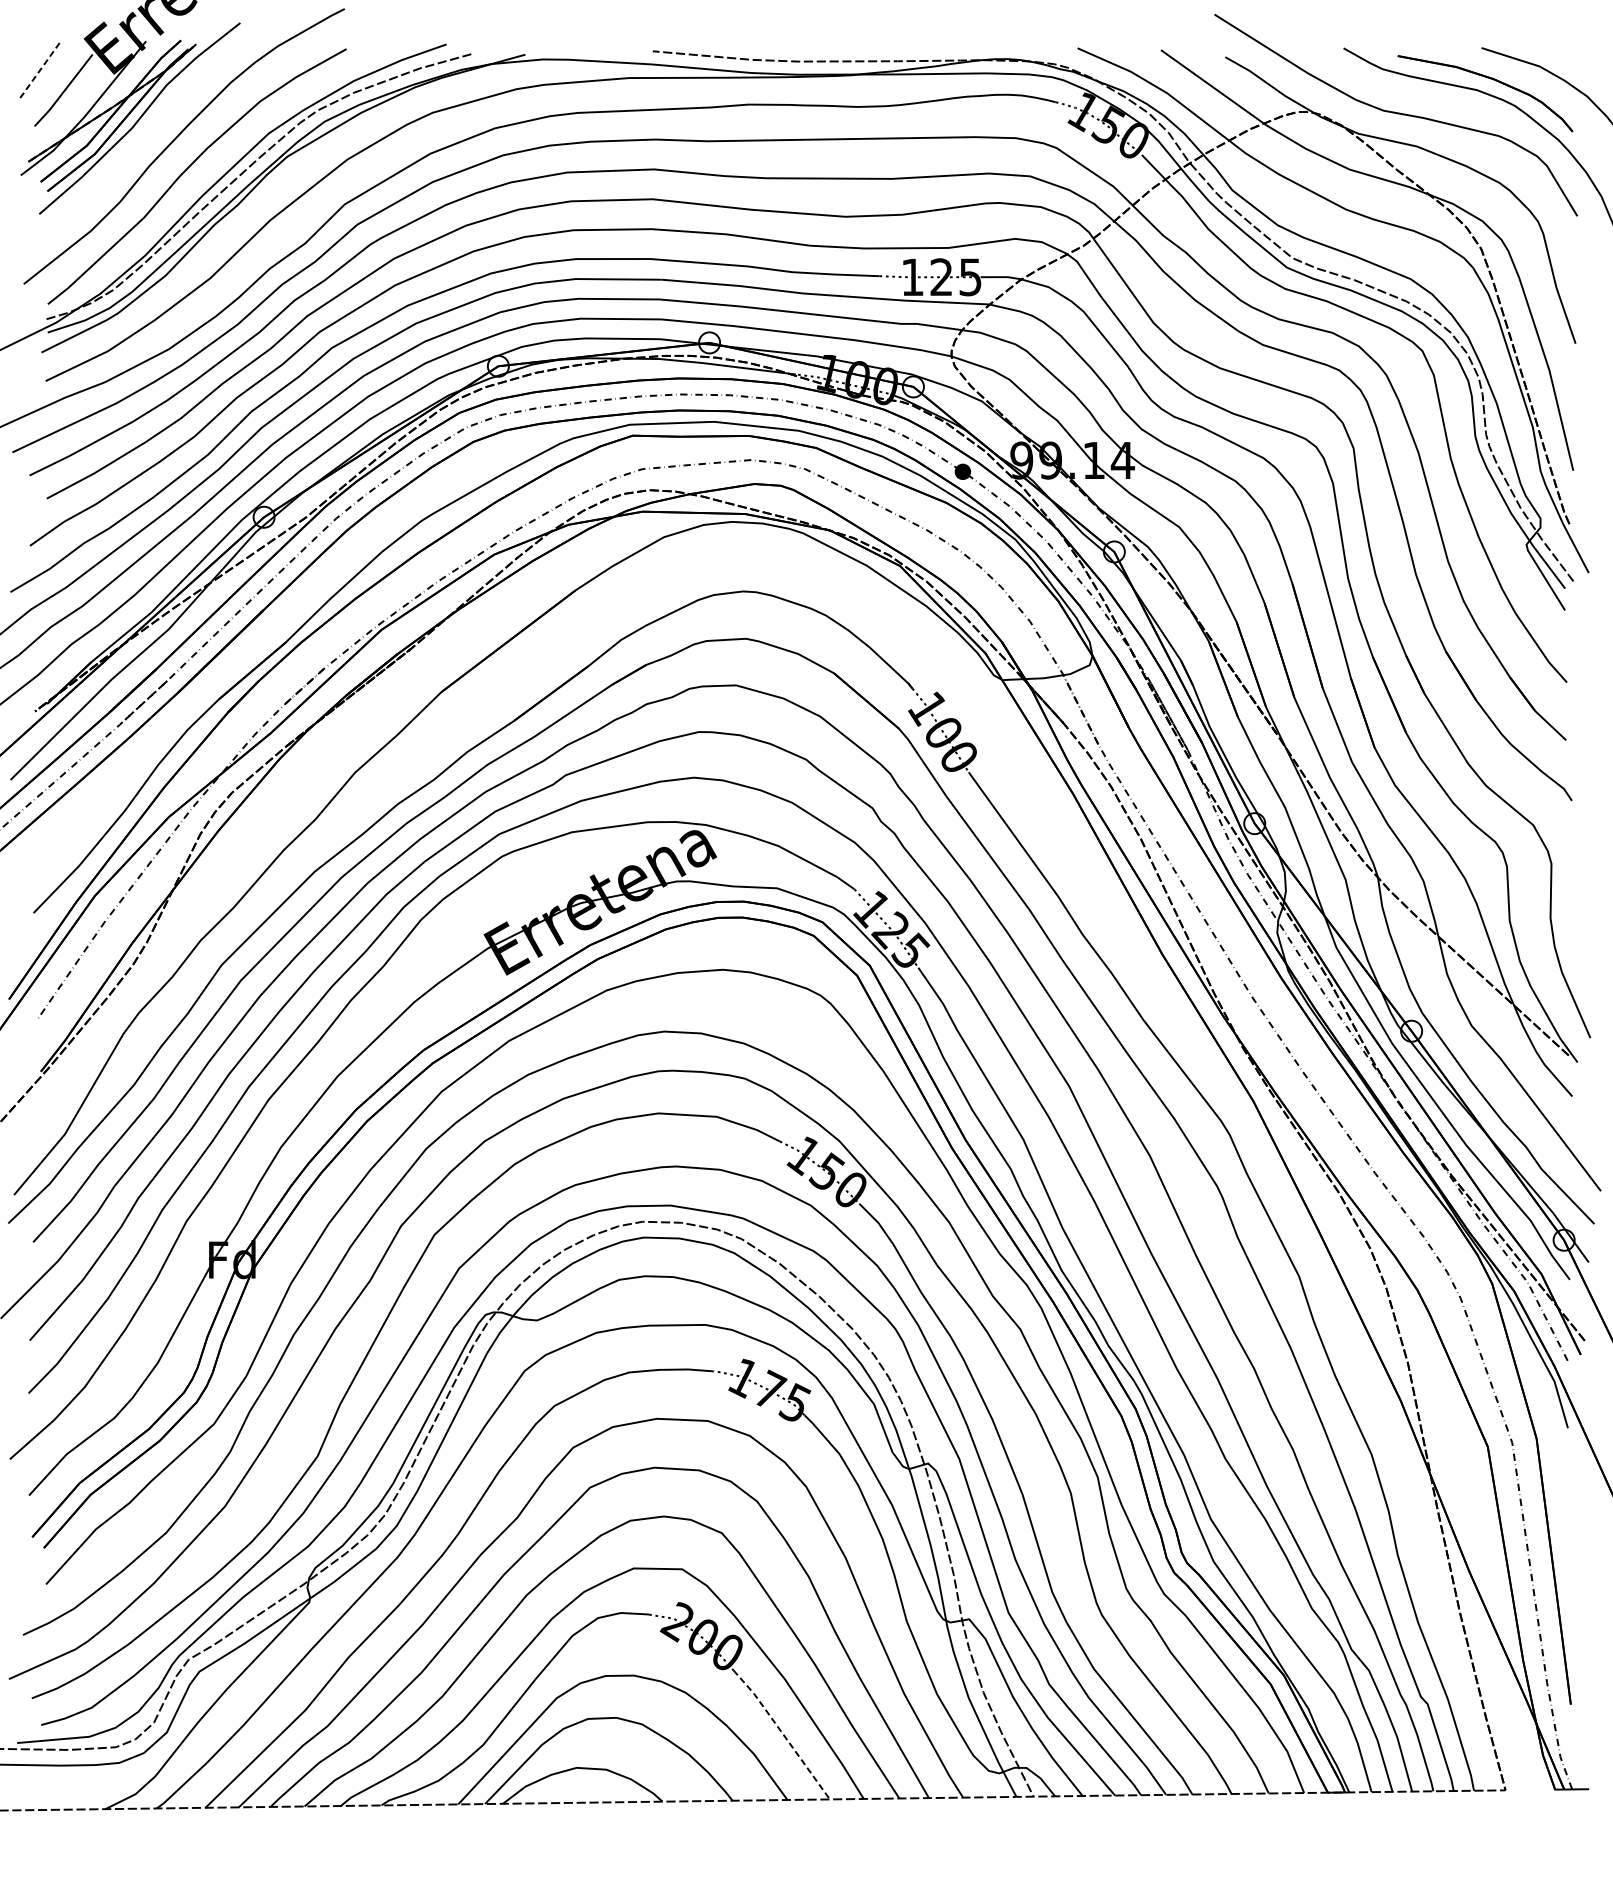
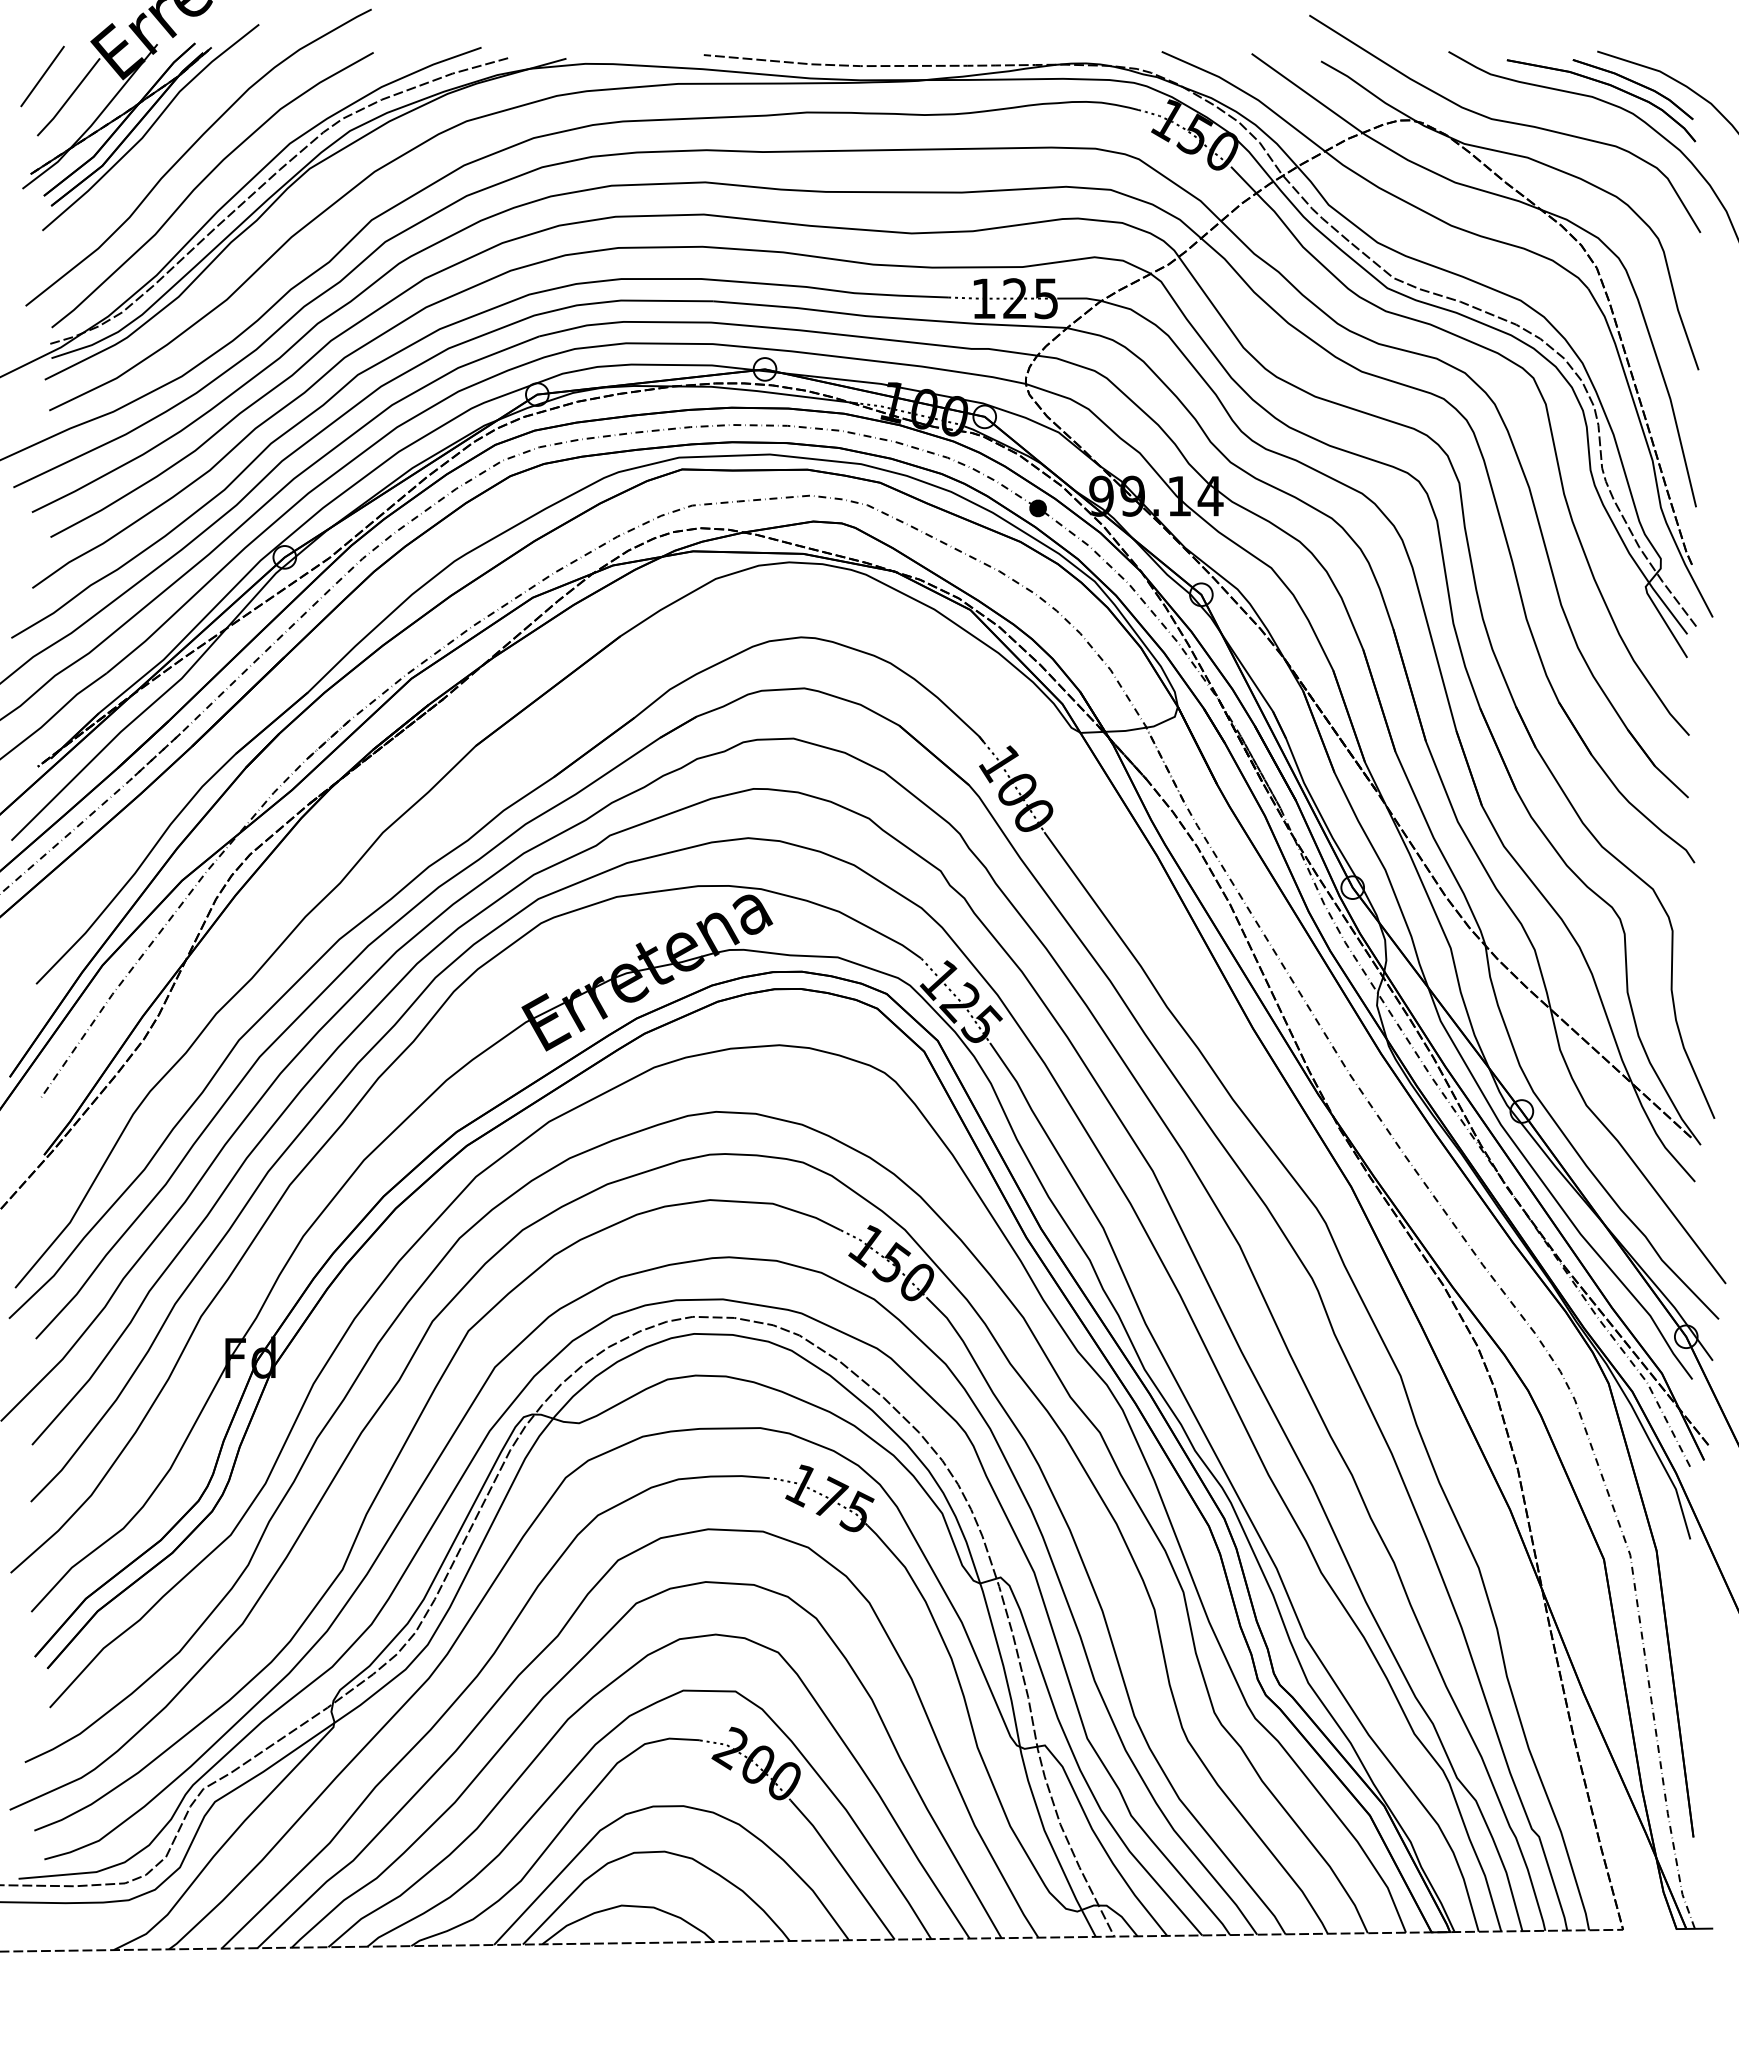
line: (39, 71) -> (42, 76), dashed -> solid
part: (1516, 77) -> (1634, 83), added
line: (782, 1733) -> (843, 1868), dashed -> solid

